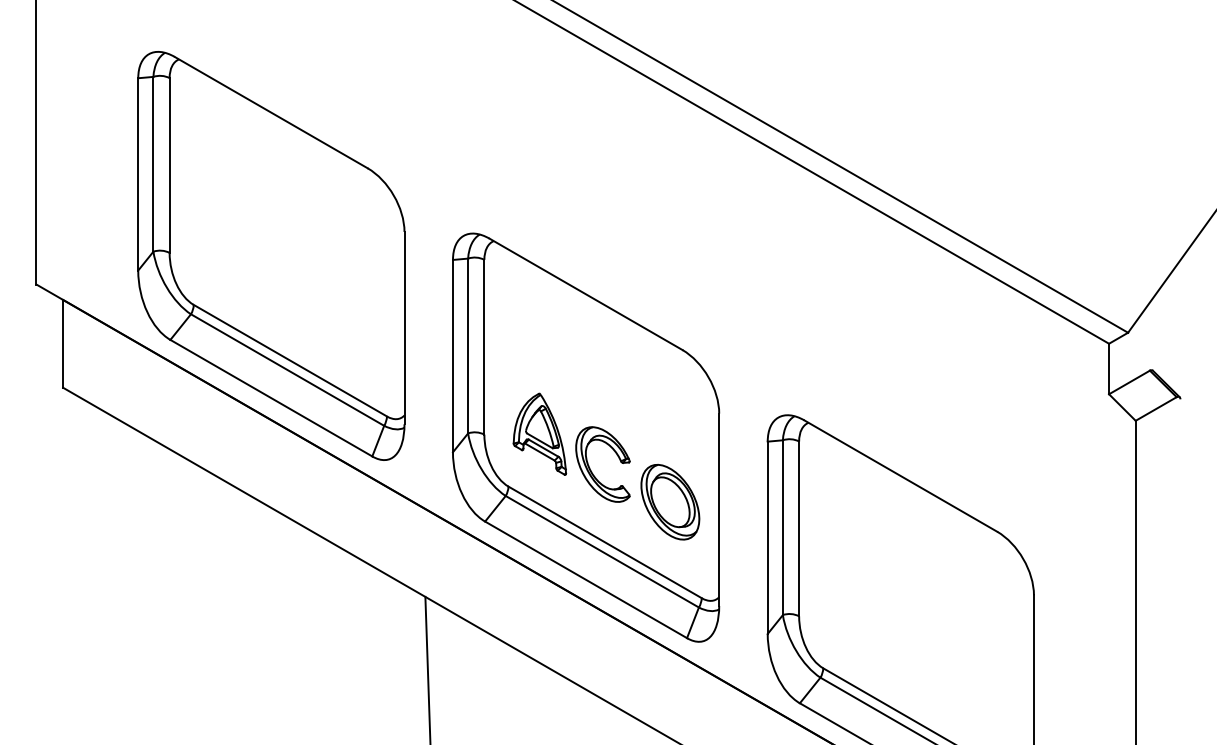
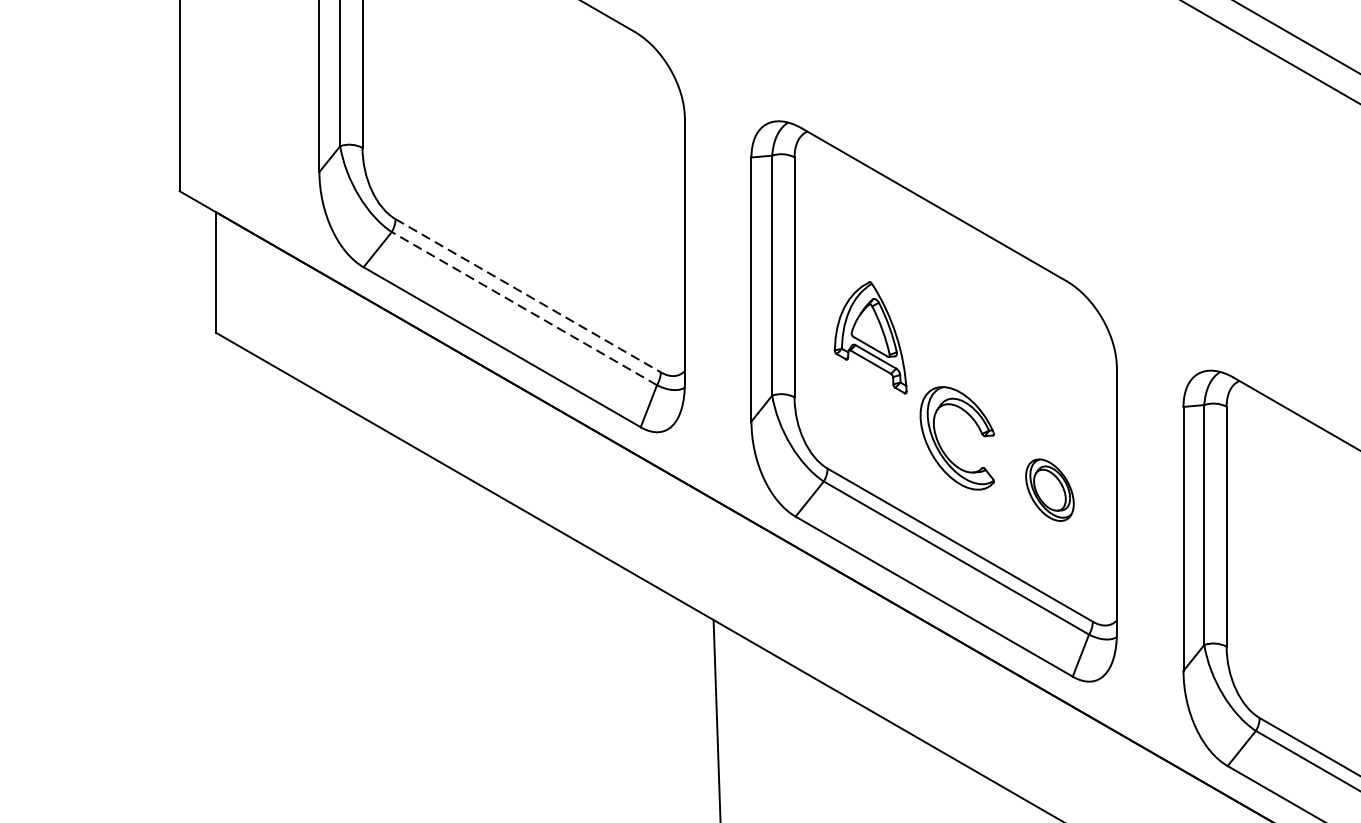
line: (290, 360) -> (528, 295), solid -> dashed
line: (287, 370) -> (524, 309), solid -> dashed
part: (539, 433) -> (870, 336), moved
part: (670, 502) -> (1050, 490), size x0.6

